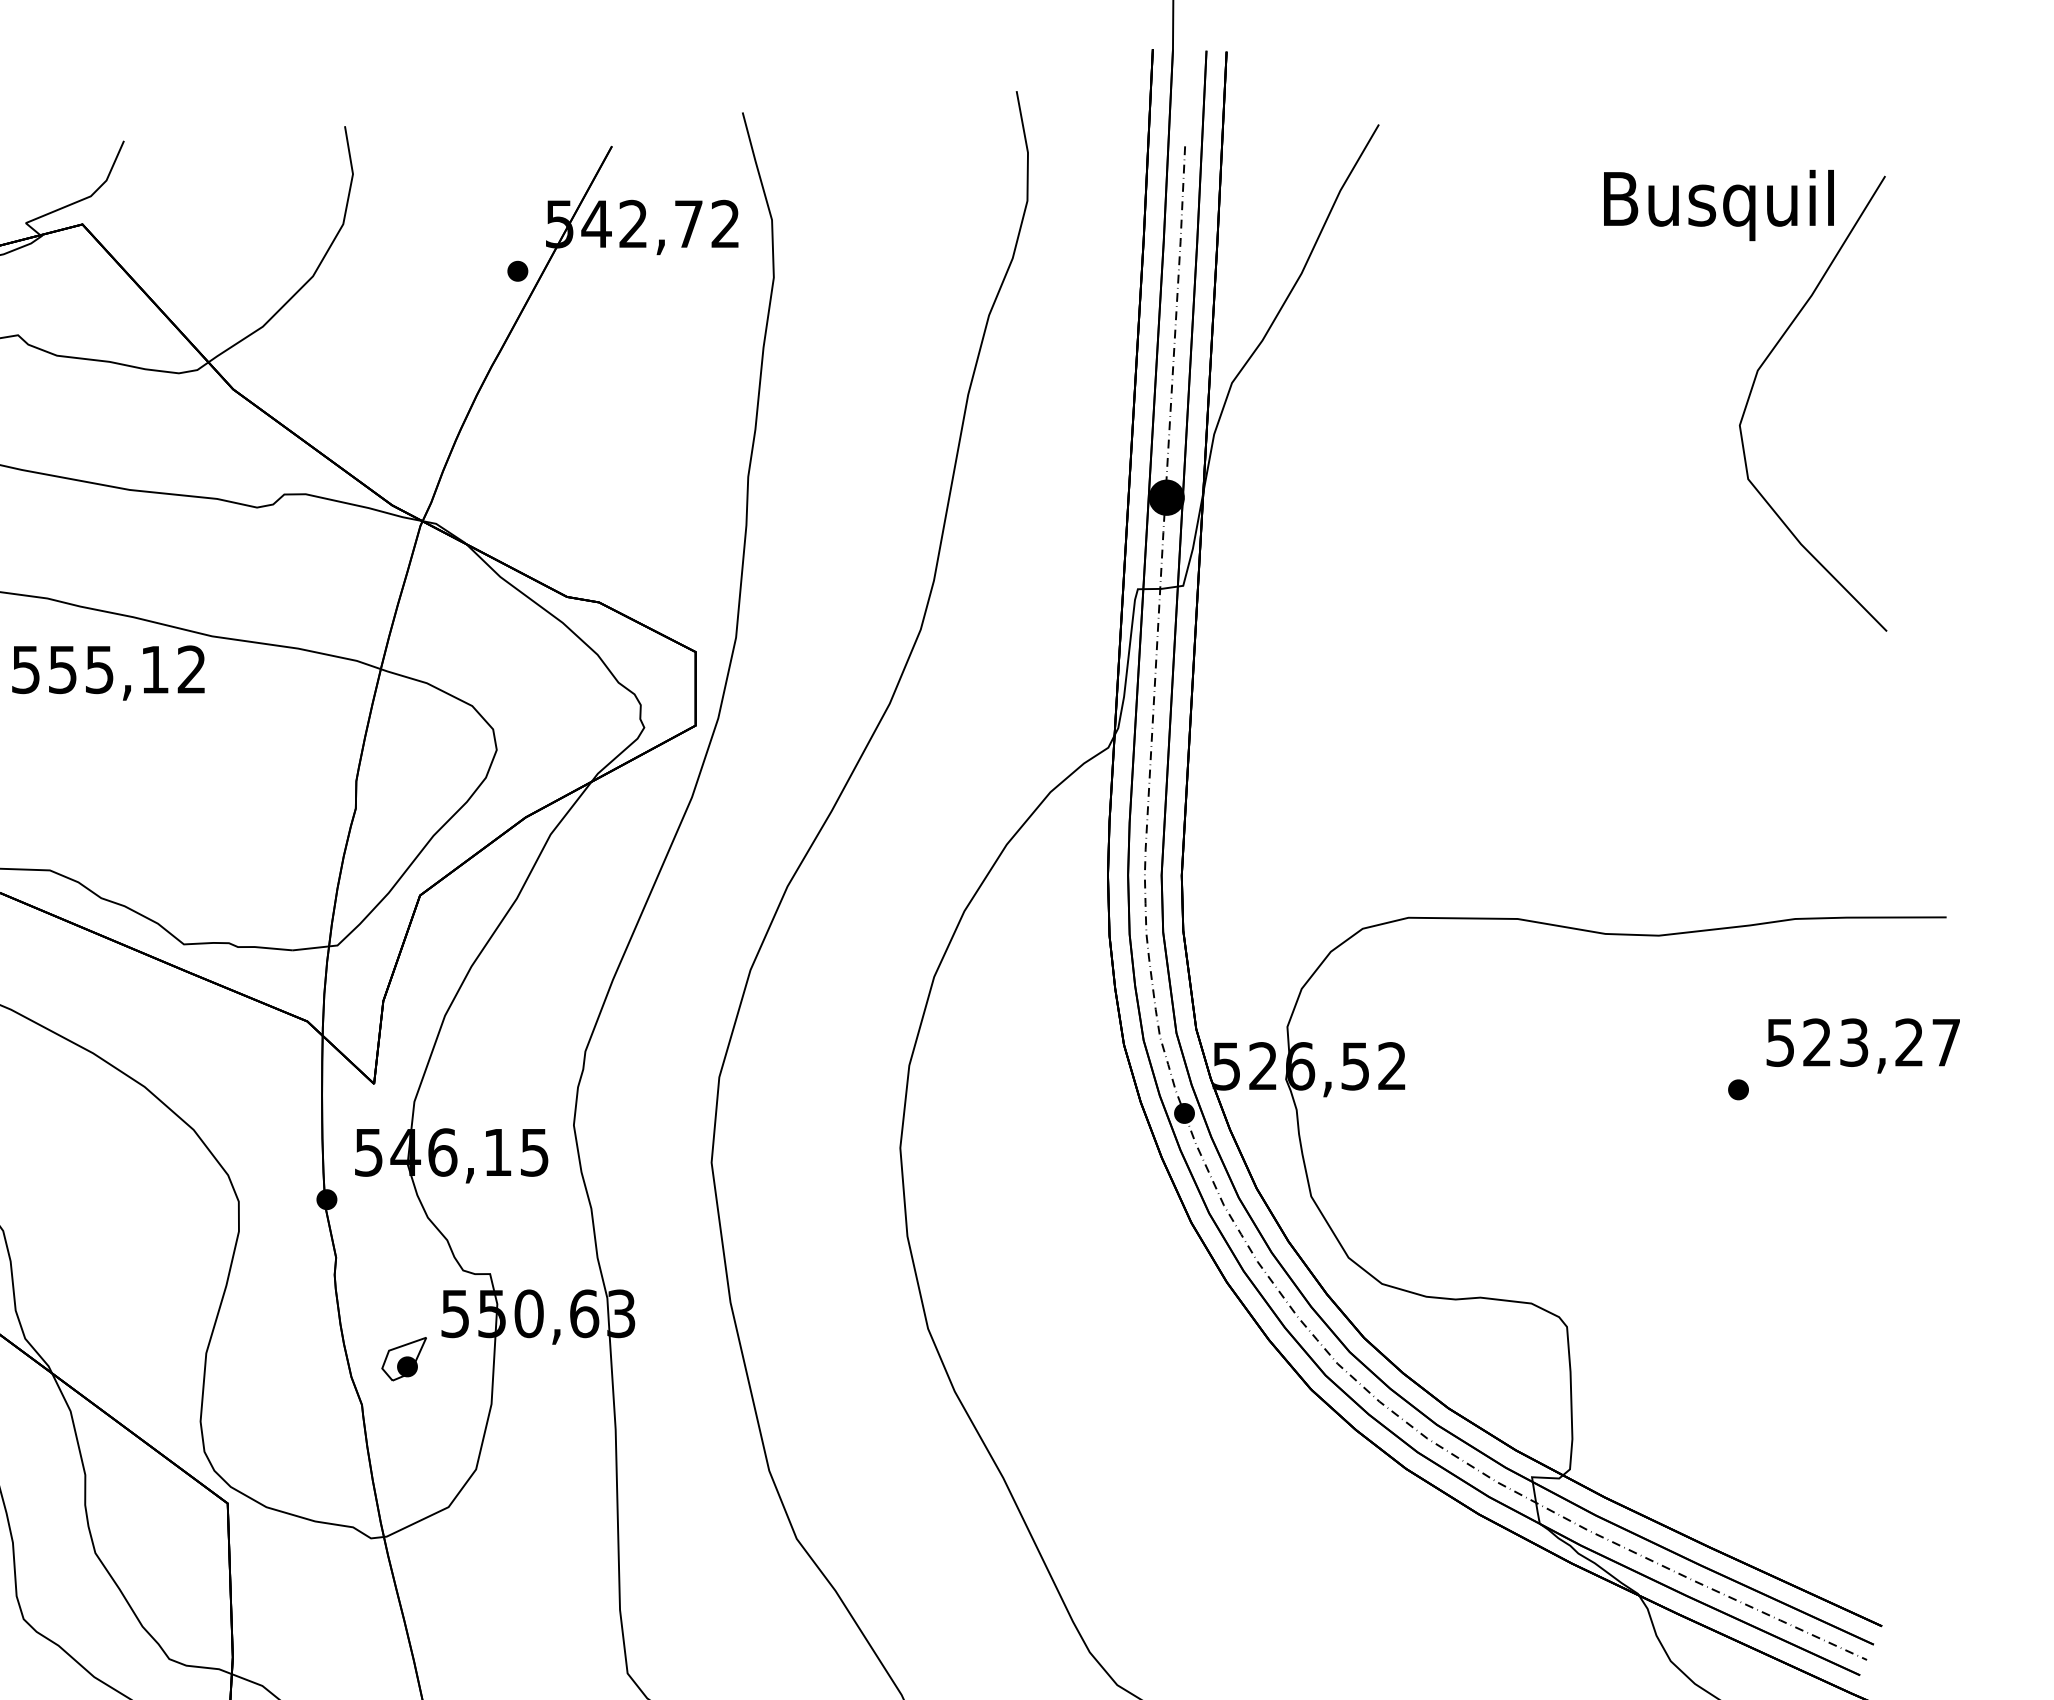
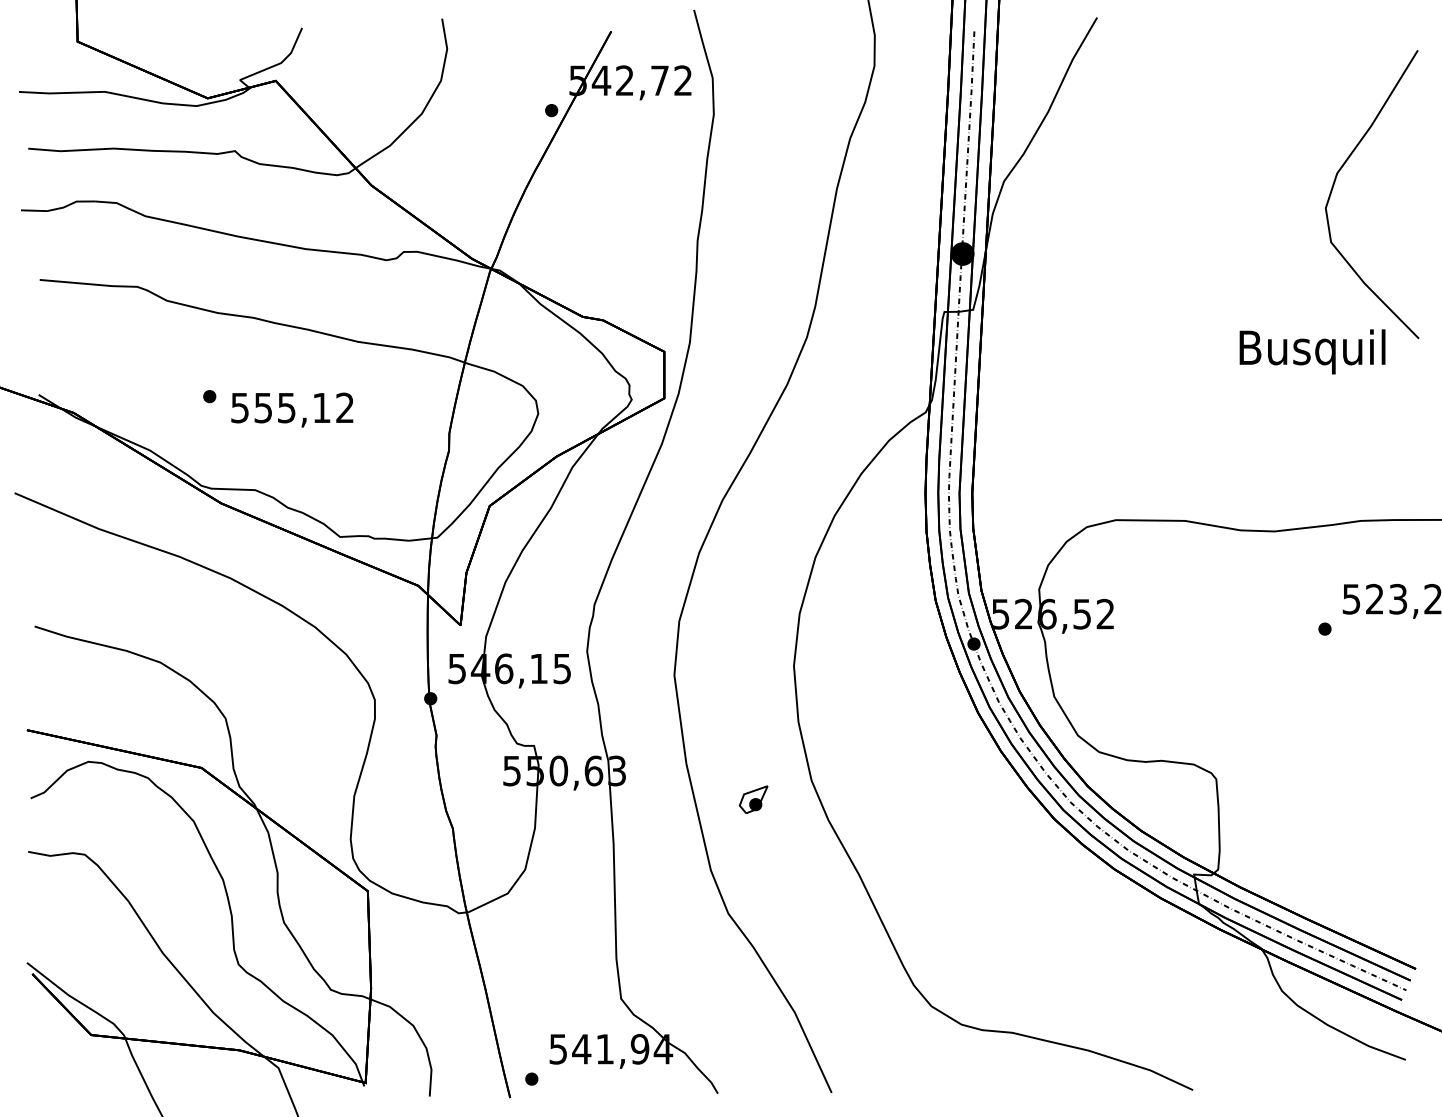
text: (1718, 204) -> (1312, 351), moved
text: (108, 672) -> (292, 409), moved
part: (403, 1358) -> (753, 799), moved

